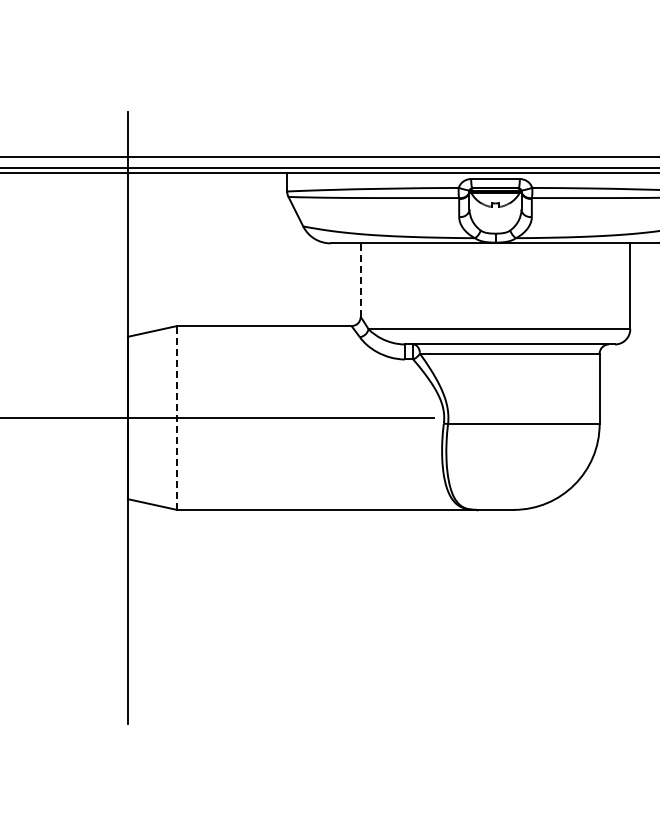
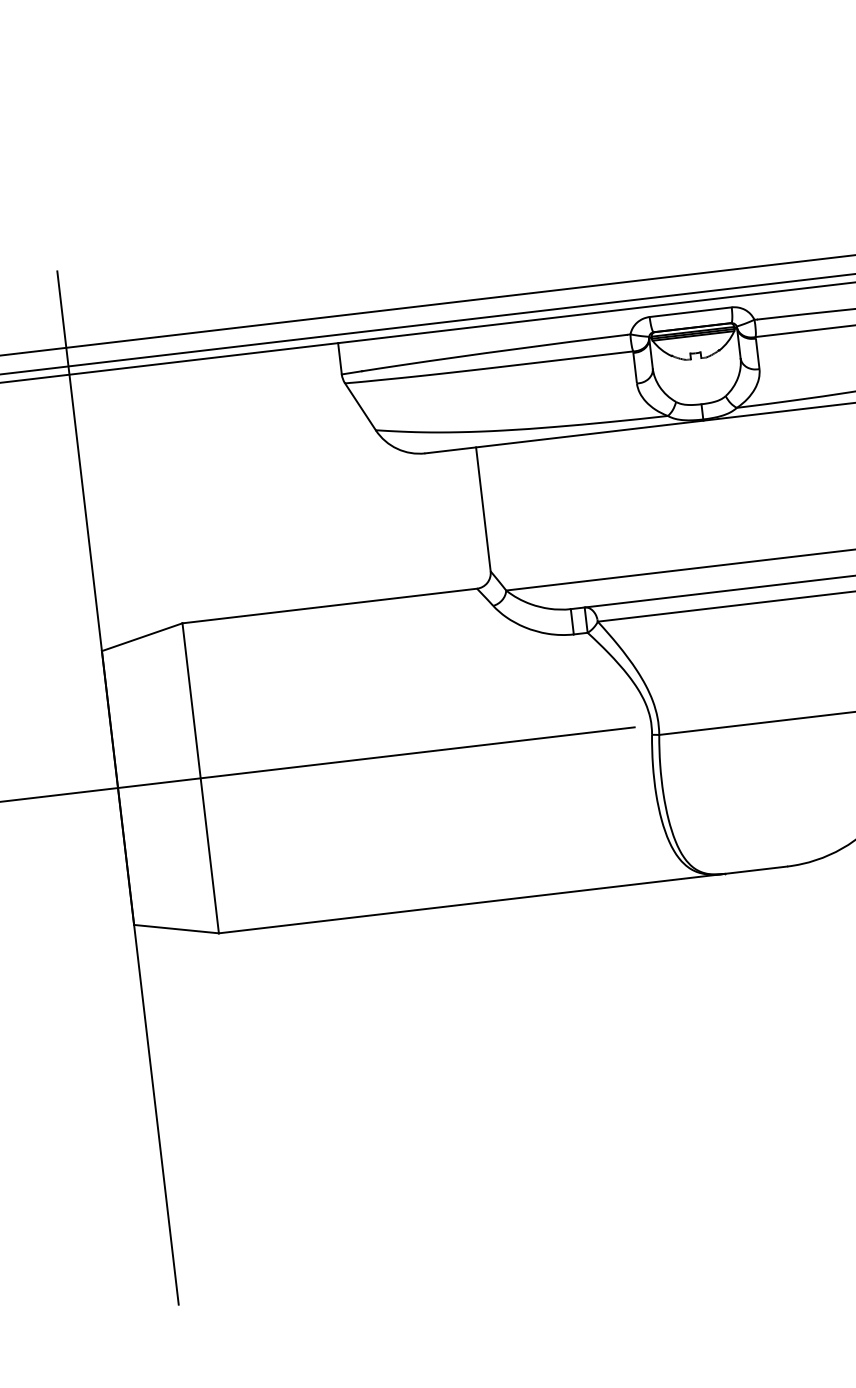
line: (360, 280) -> (483, 510), dashed -> solid
line: (176, 418) -> (200, 779), dashed -> solid

